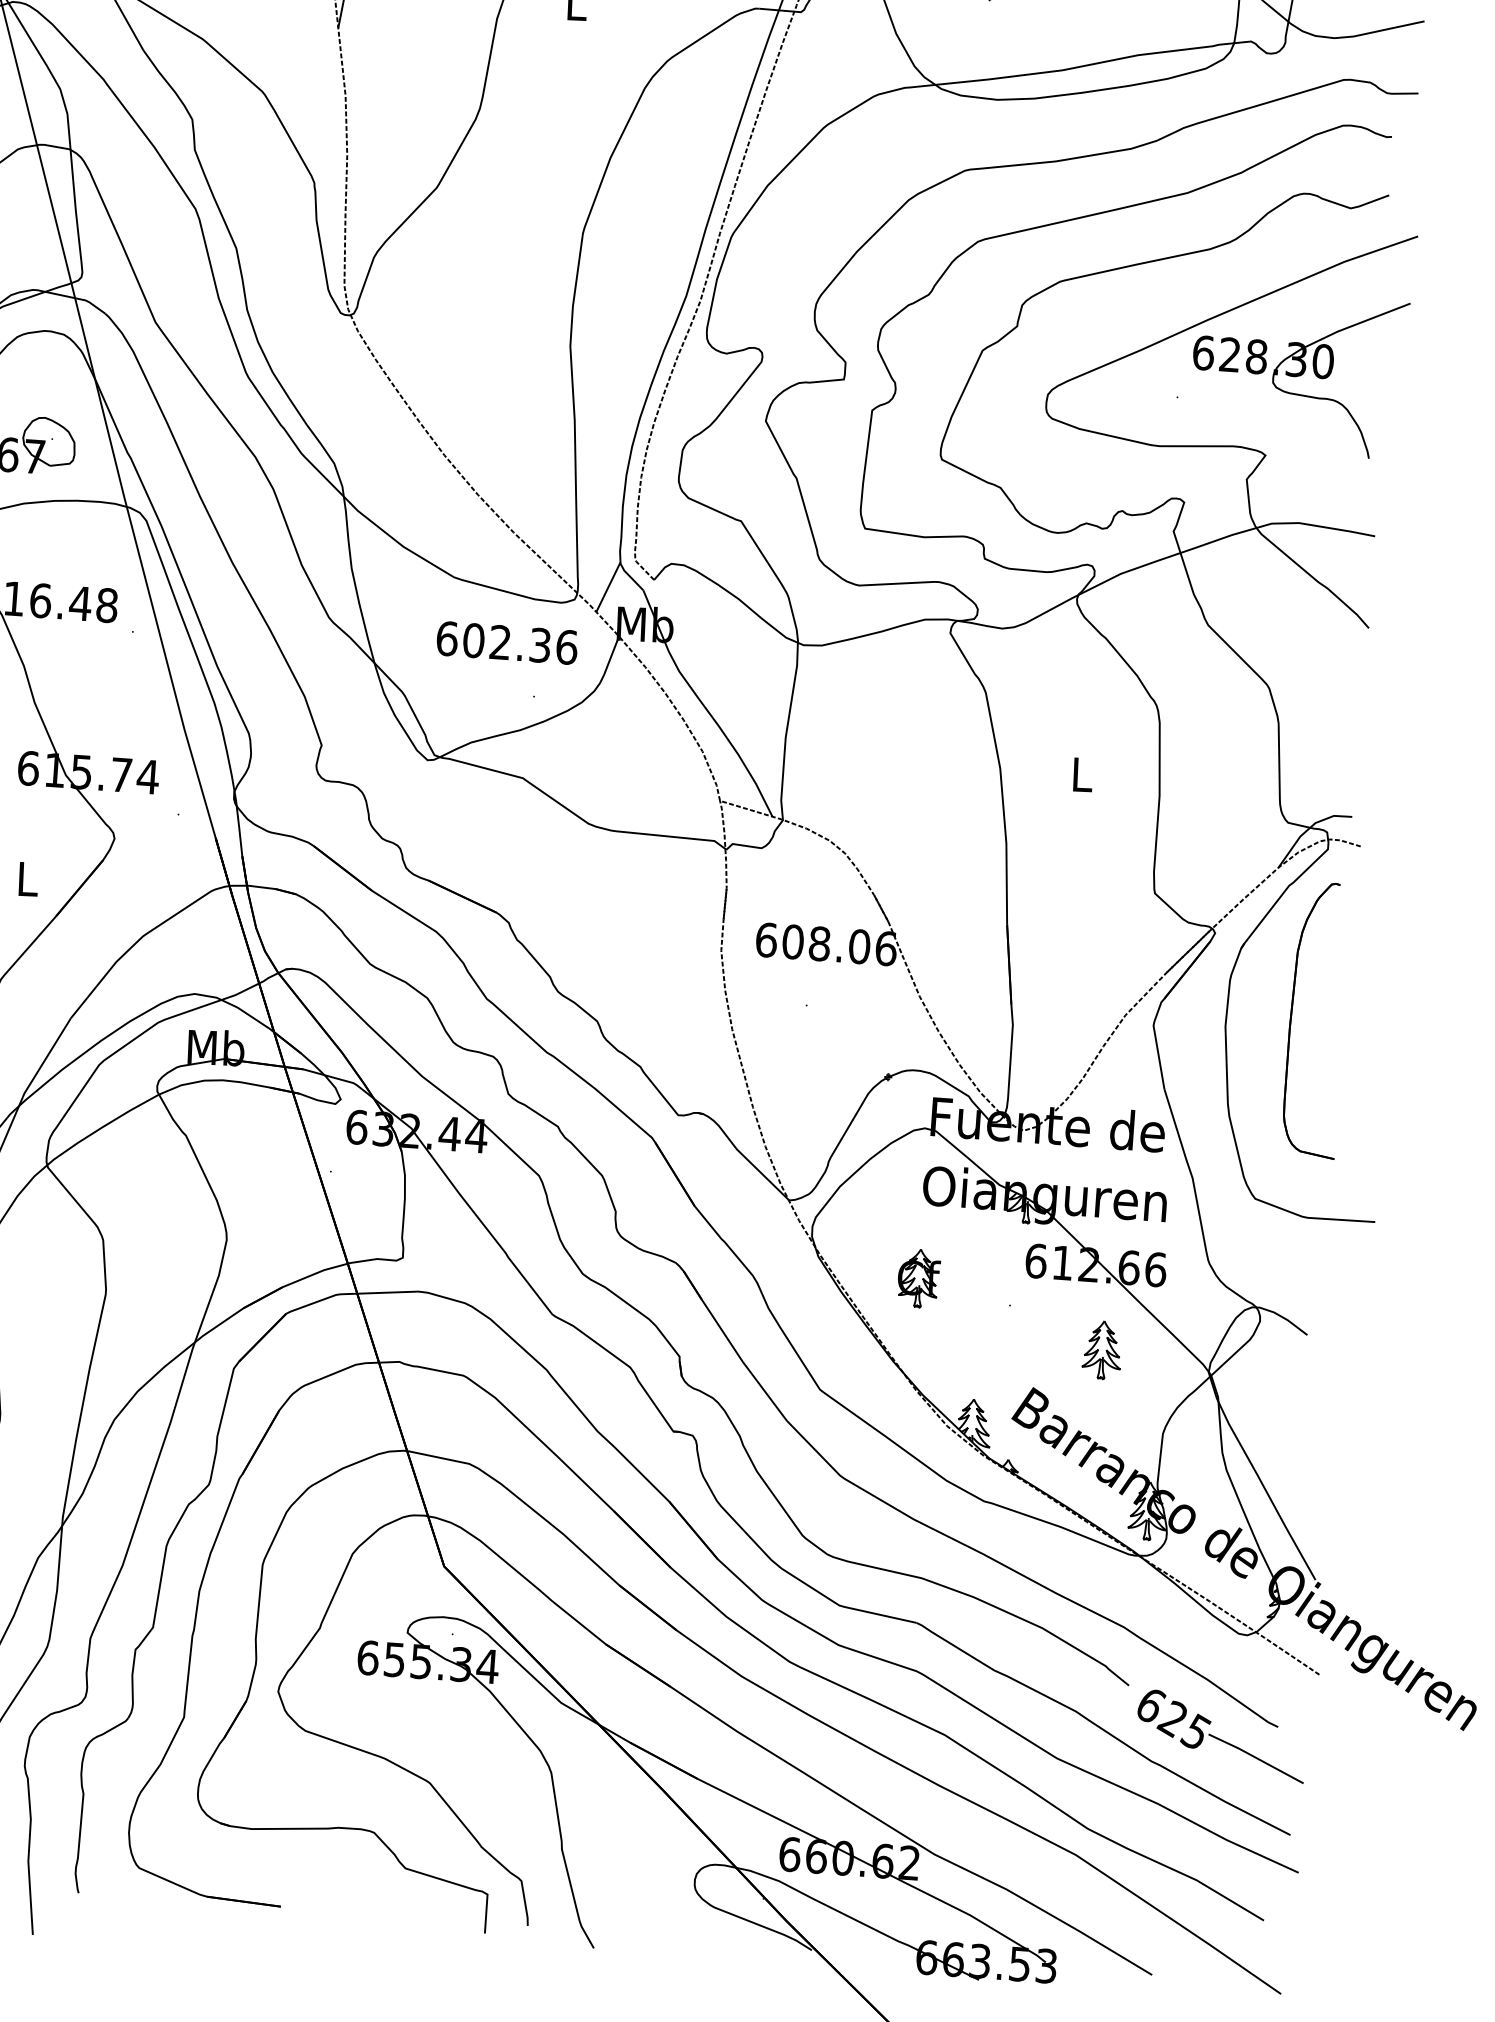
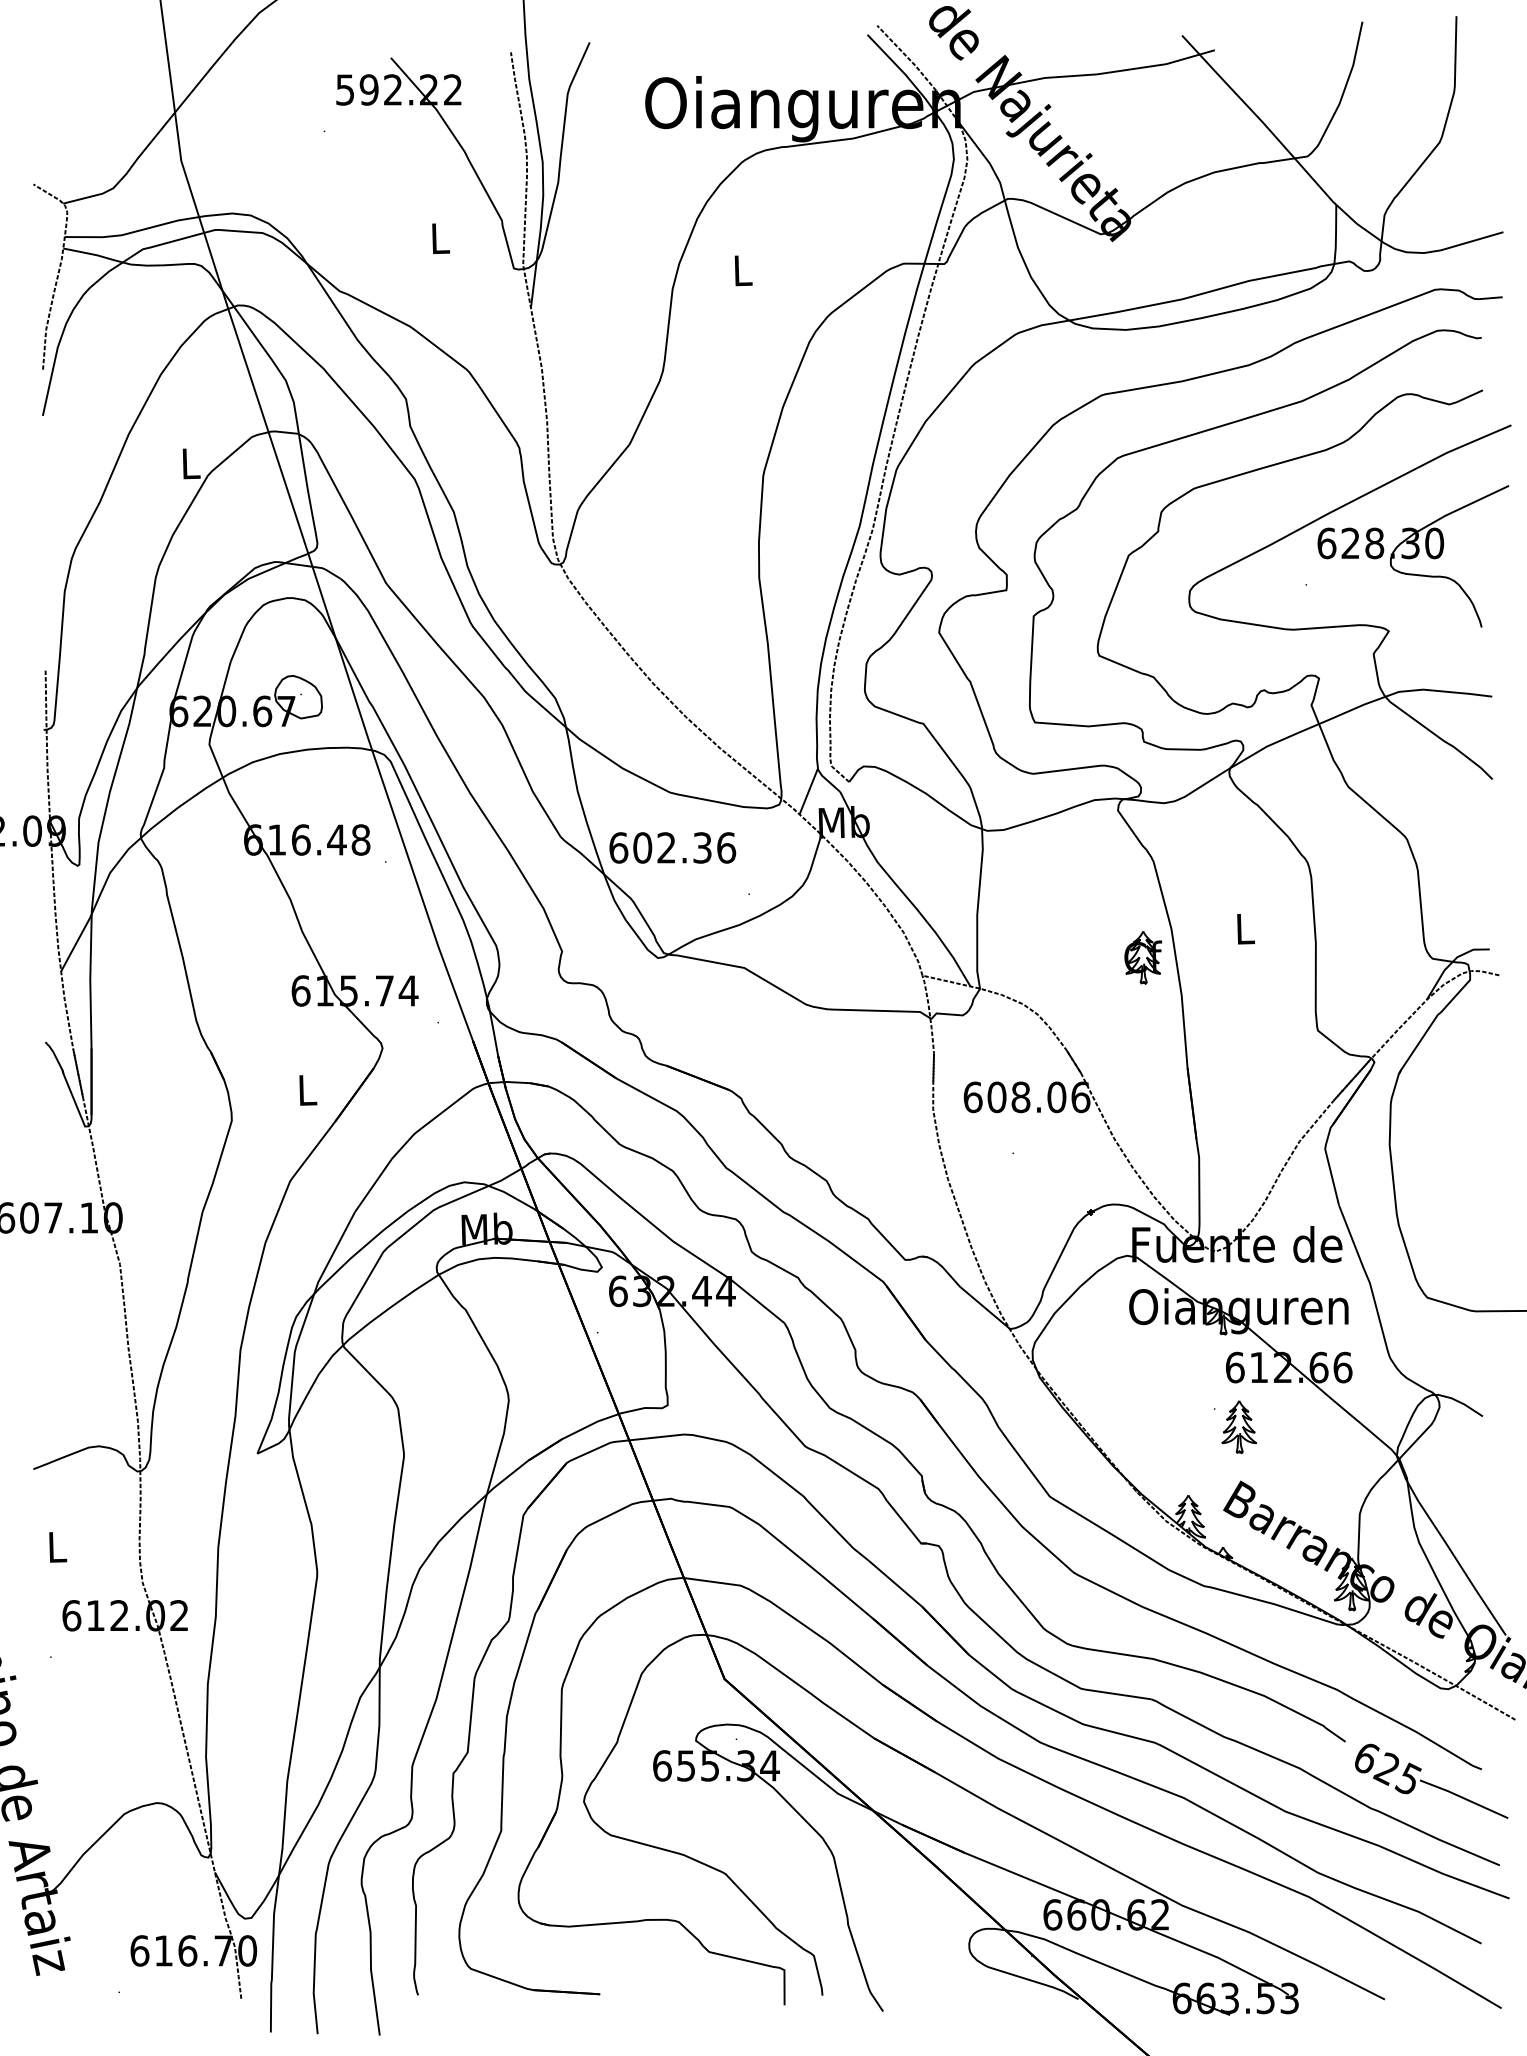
text: (507, 642) -> (672, 847), moved
part: (1291, 1018) -> (1448, 1133), removed
part: (919, 1278) -> (1143, 957), moved
part: (1101, 1350) -> (1238, 1427), moved

